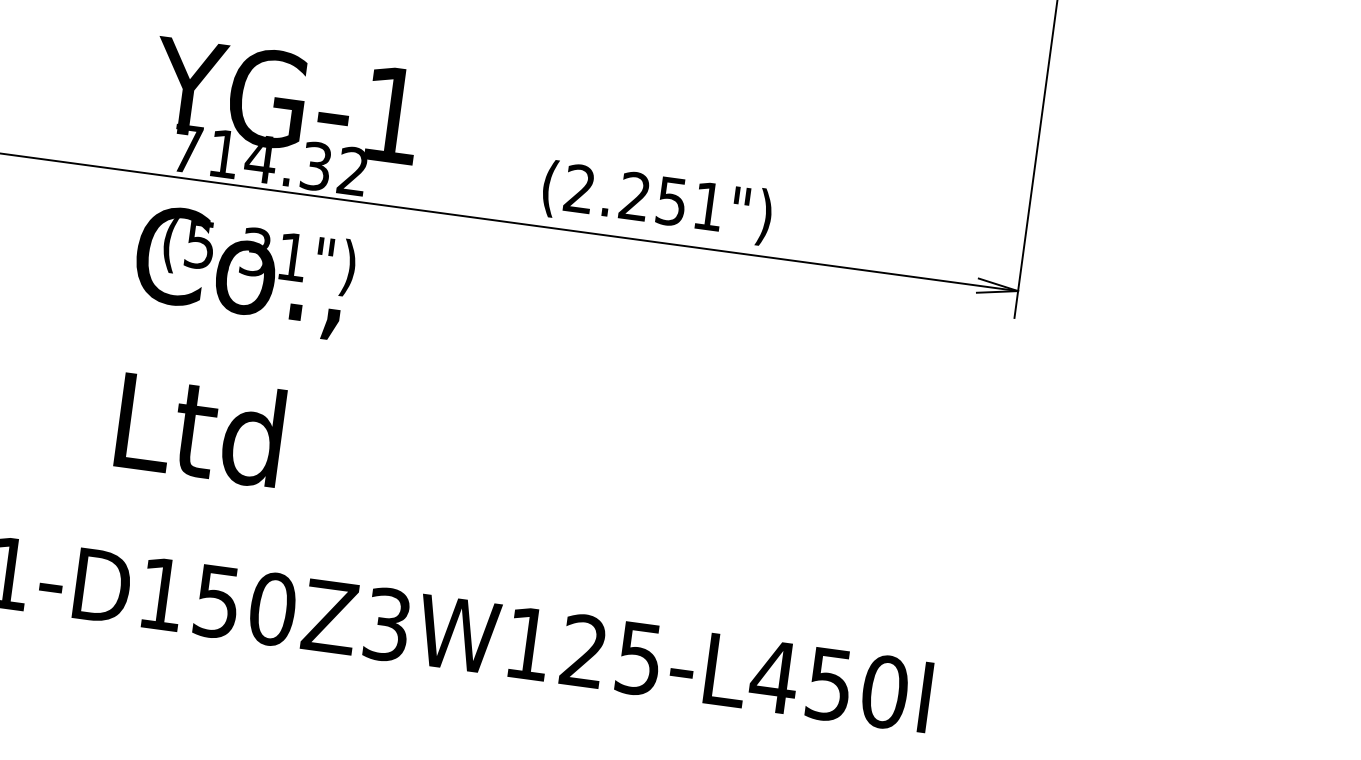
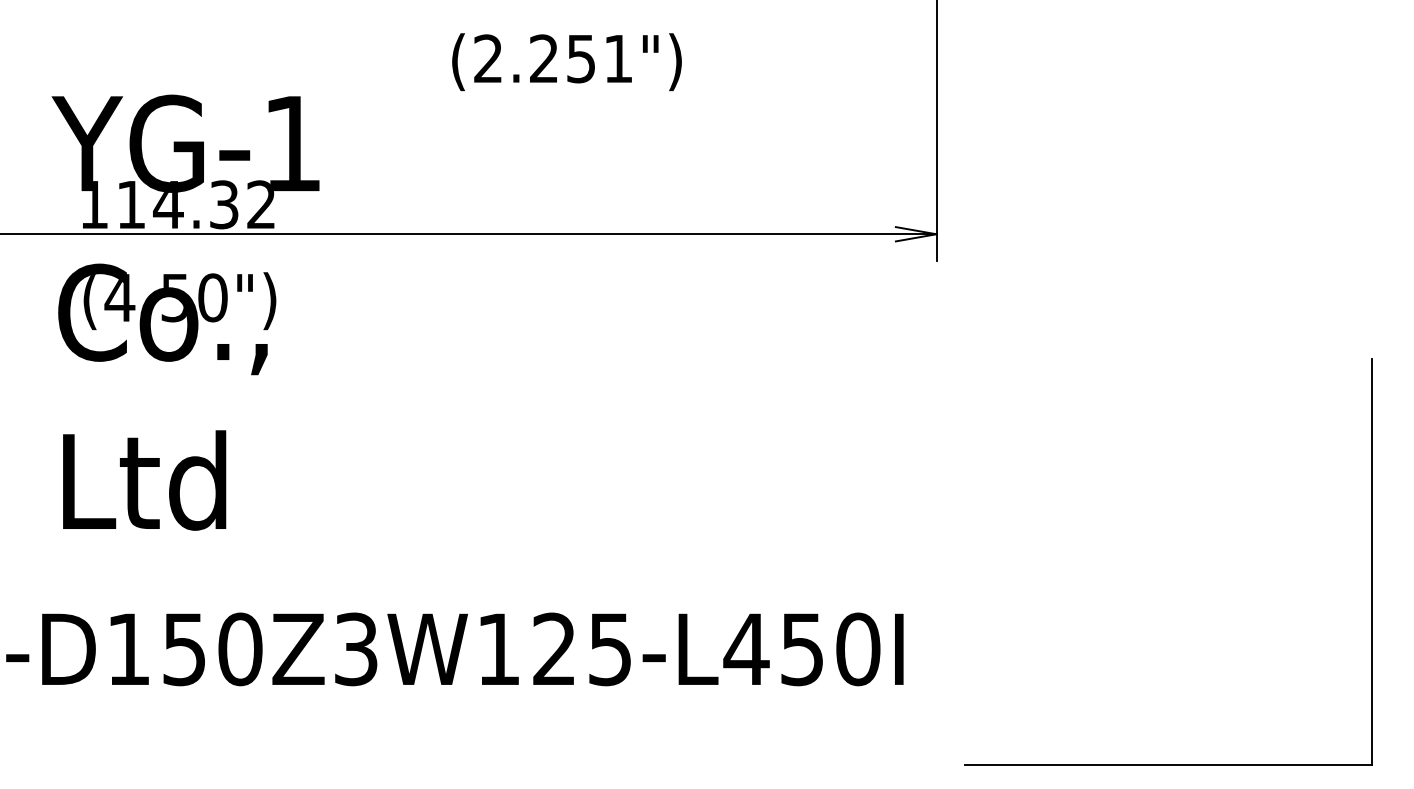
text: (186, 148) -> (93, 204), 714.32 -> 114.32
text: (656, 203) -> (566, 62), moved
text: (245, 250) -> (165, 297), (5.31") -> (4.50")

